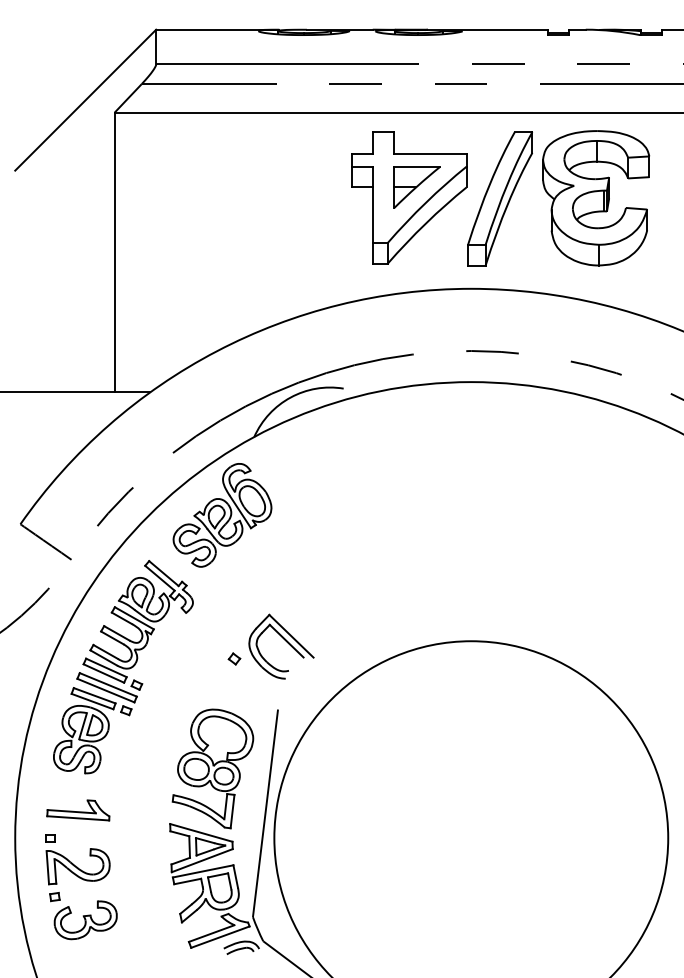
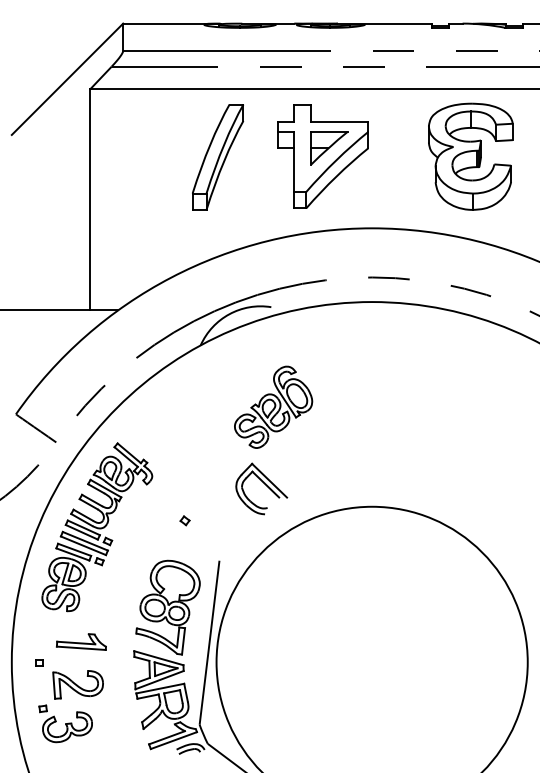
part: (499, 198) -> (217, 156), moved
part: (222, 515) -> (273, 407), moved
part: (285, 641) -> (264, 484), moved
part: (78, 810) -> (81, 642), moved
part: (77, 866) -> (77, 684), moved

